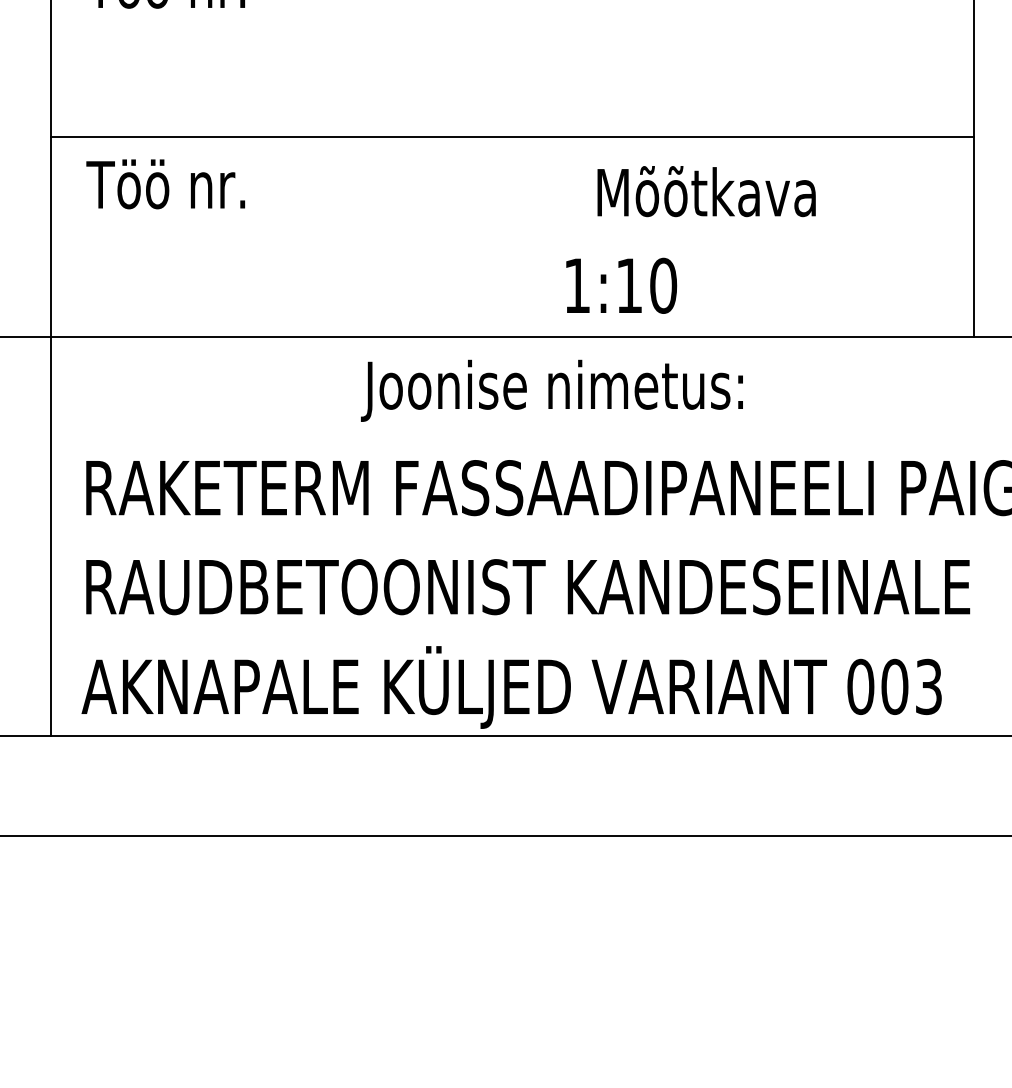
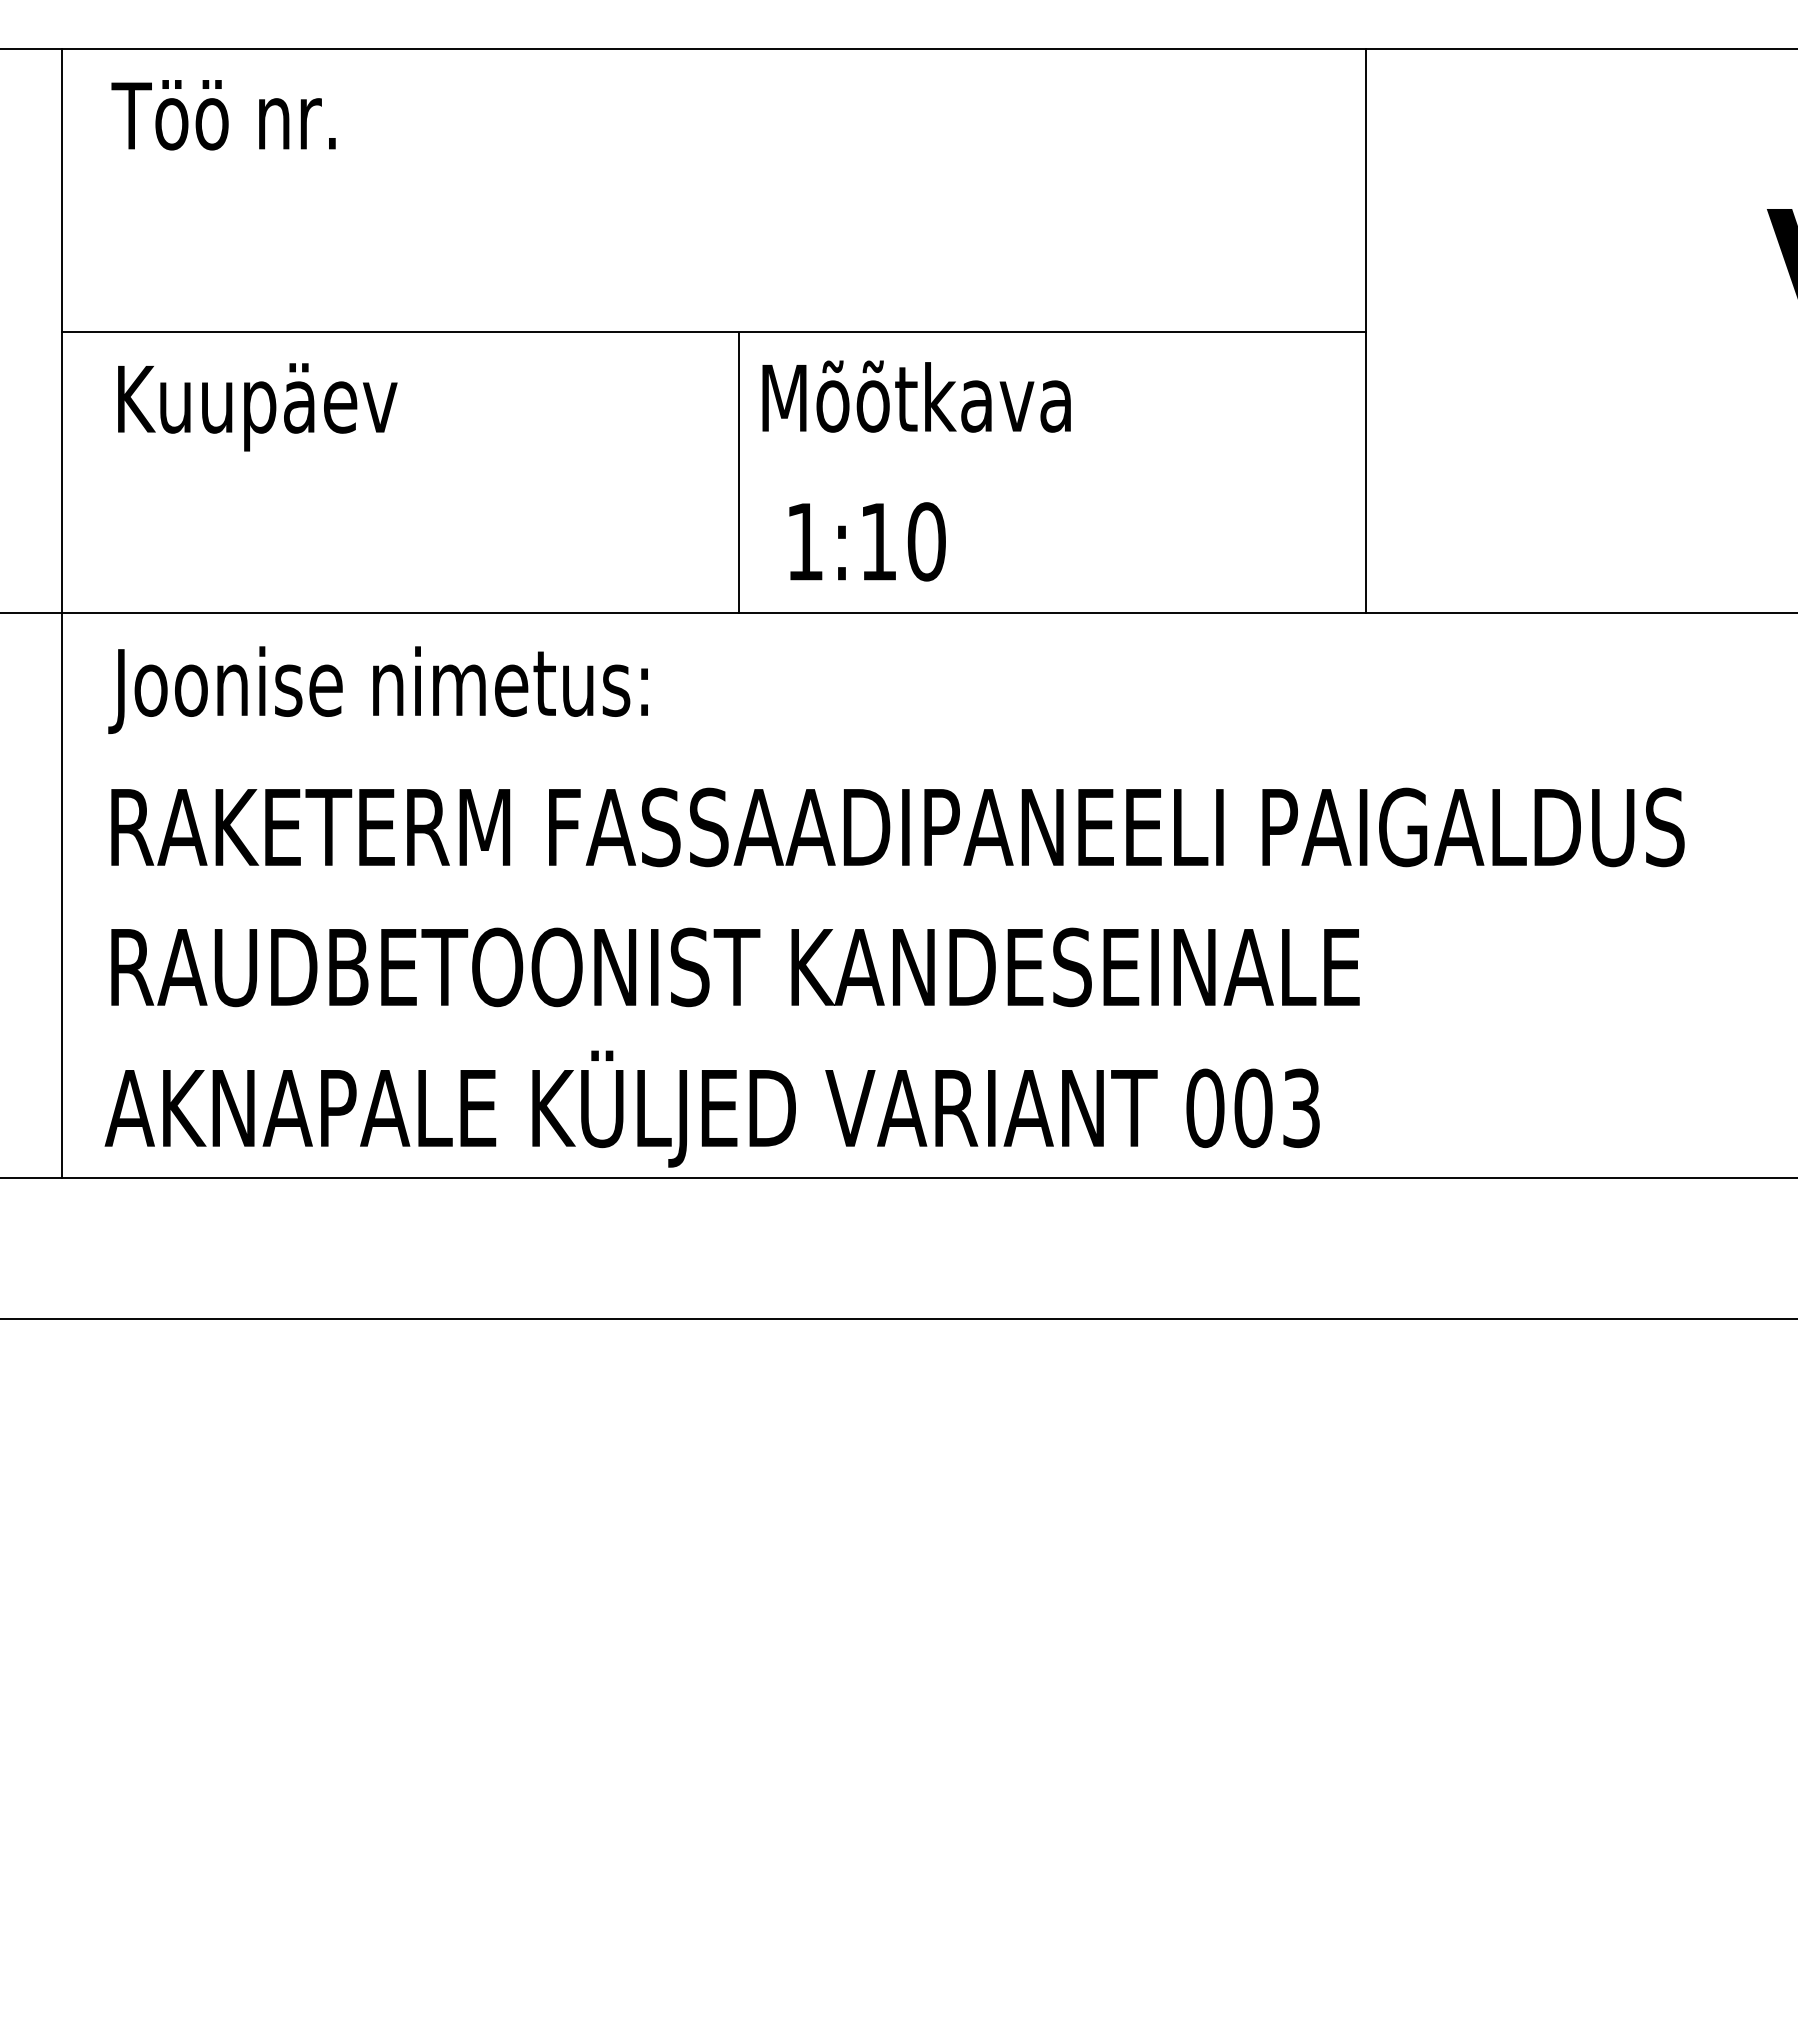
text: (187, 190) -> (254, 407), Töö nr. -> Kuupäev
text: (706, 191) -> (916, 396), moved
line: (530, 236) -> (738, 472), added
text: (551, 390) -> (377, 689), moved

